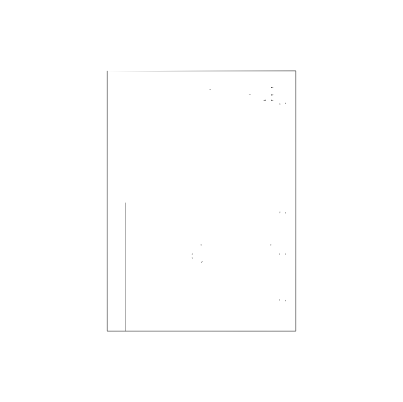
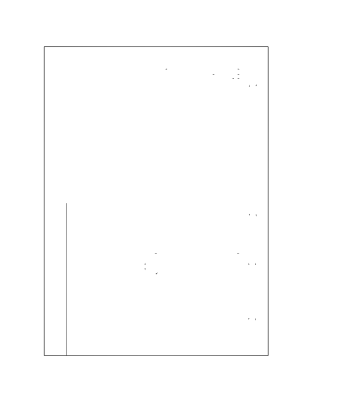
fill: (201, 70) -> (156, 46), added
part: (268, 93) -> (235, 73), size x0.62

